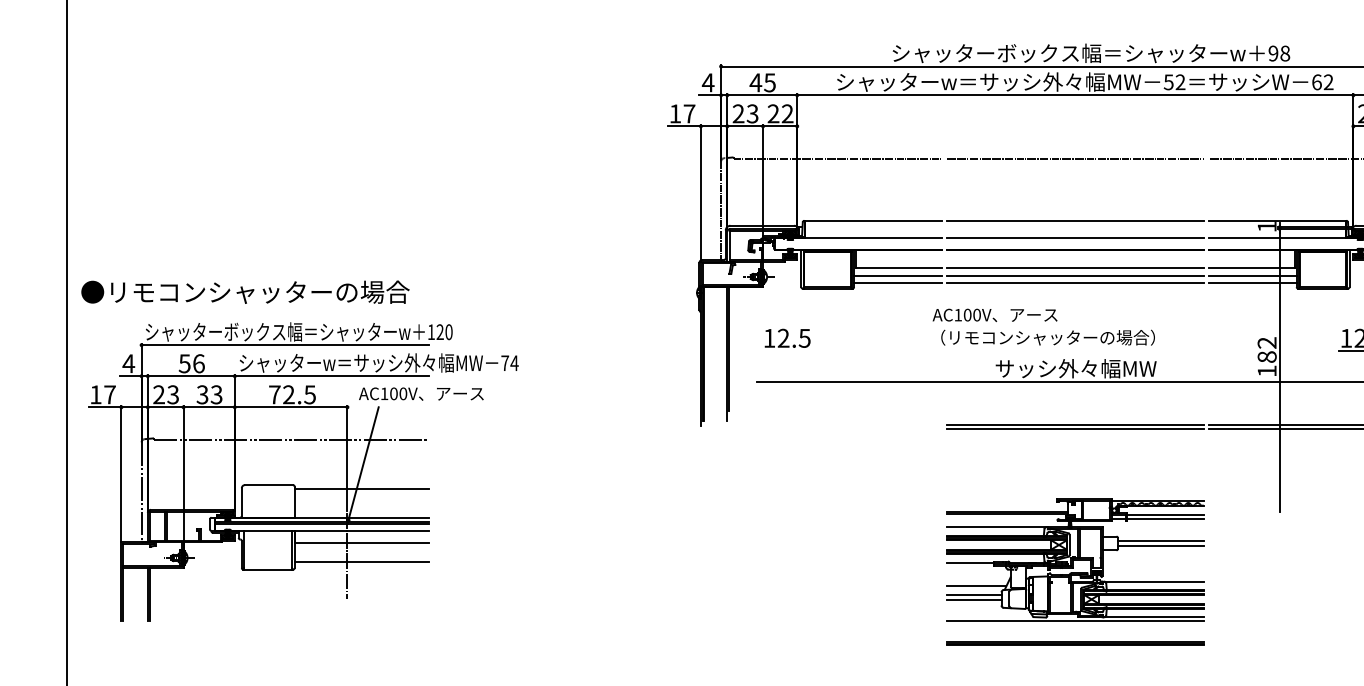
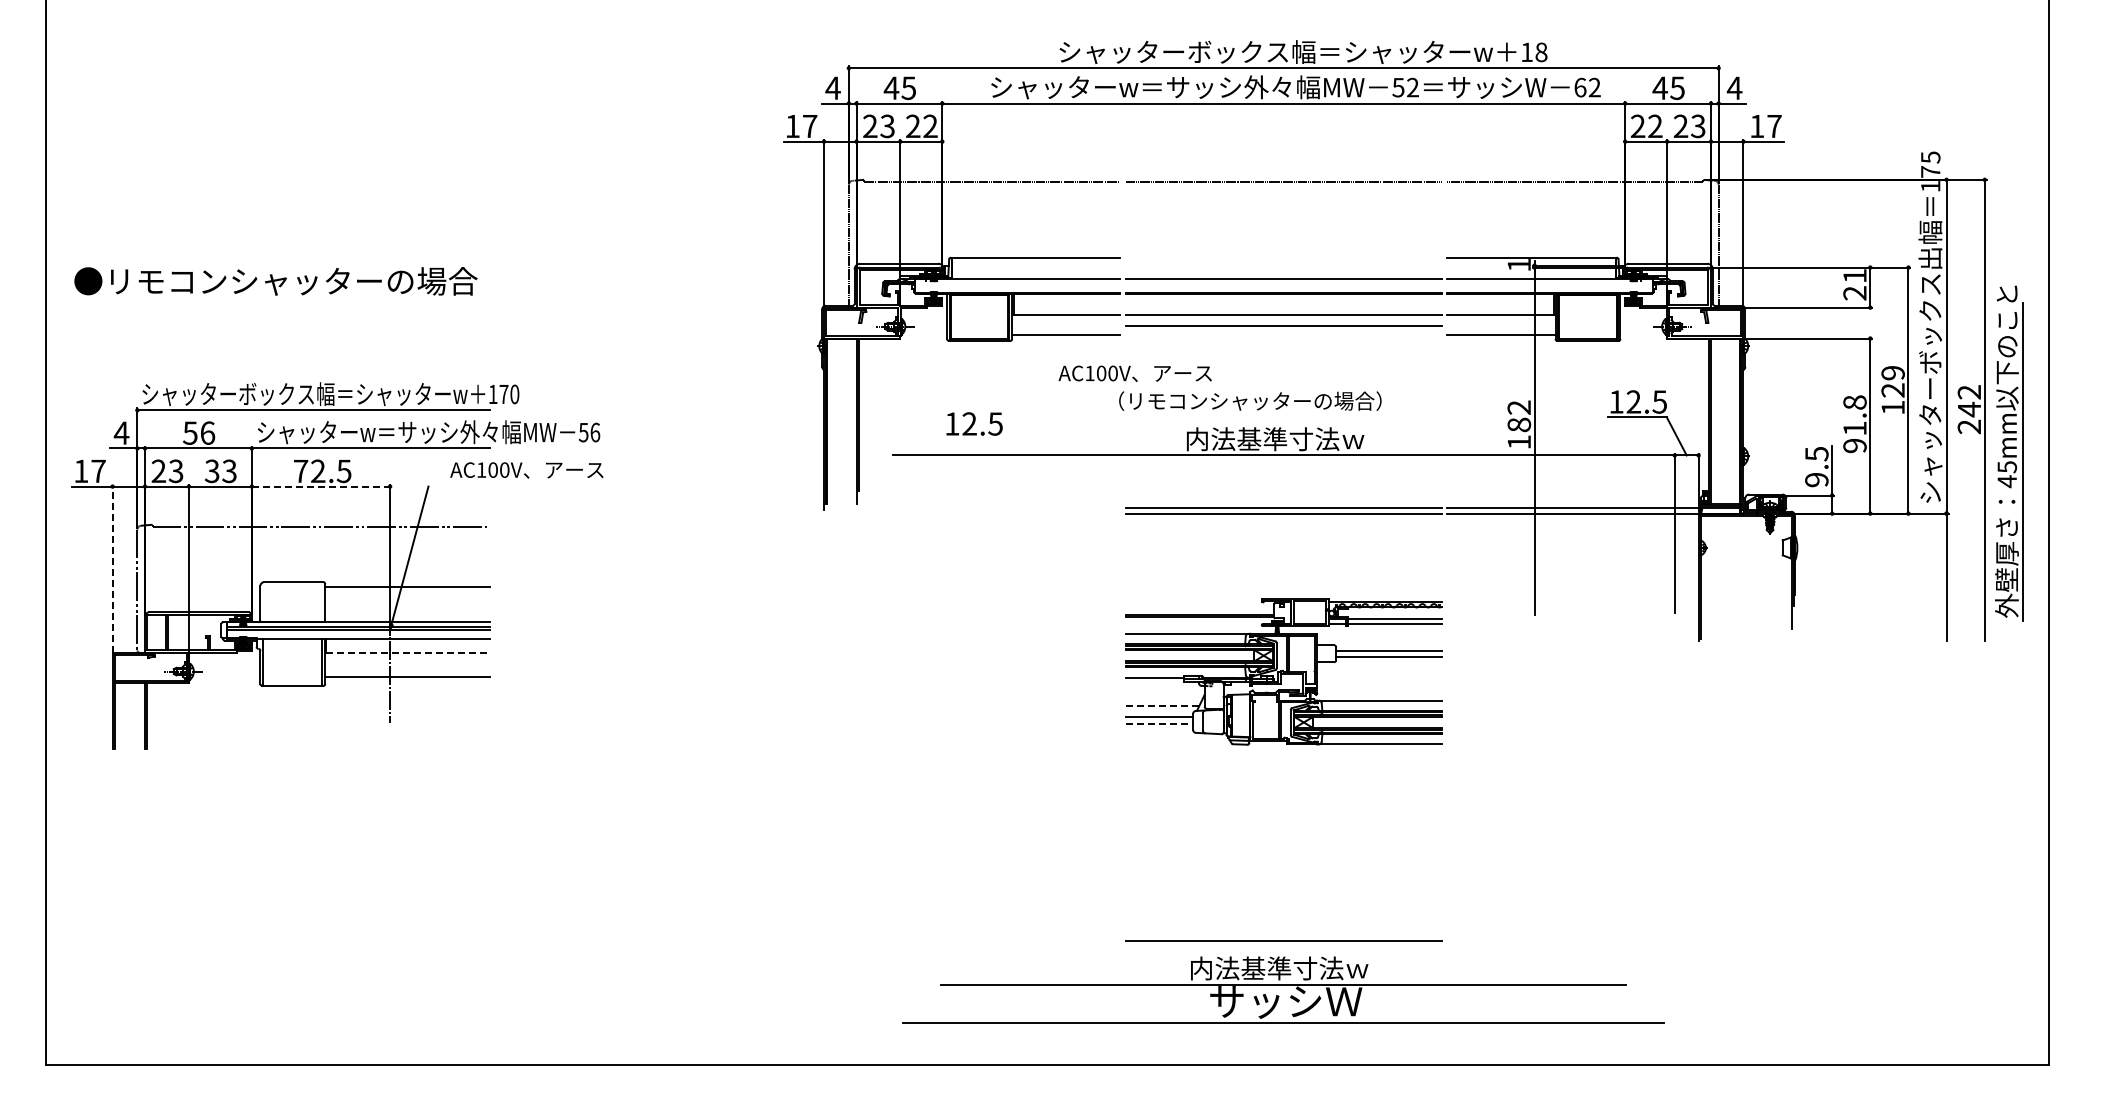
text: (1273, 53) -> (1526, 52), 98 -> 18
line: (1075, 221) -> (1283, 258), removed
line: (898, 276) -> (1066, 325), removed
line: (1252, 276) -> (1501, 325), removed
line: (1075, 283) -> (1283, 334), removed
text: (245, 292) -> (275, 281), moved
text: (994, 315) -> (1134, 373), moved
text: (439, 331) -> (503, 393), 120 -> 170
text: (787, 337) -> (974, 423), moved
text: (509, 363) -> (589, 432), 74 -> 56
text: (1075, 368) -> (1284, 439), サッシ外々幅MW -> 内法基準寸法ｗ
text: (421, 394) -> (526, 470), moved
line: (291, 407) -> (321, 486), solid -> dashed
line: (121, 473) -> (112, 568), solid -> dashed
line: (362, 542) -> (408, 652), solid -> dashed
line: (976, 586) -> (1162, 706), solid -> dashed
line: (974, 600) -> (1159, 723), solid -> dashed
line: (1075, 620) -> (1283, 748), removed
part: (1075, 643) -> (1283, 776), removed

